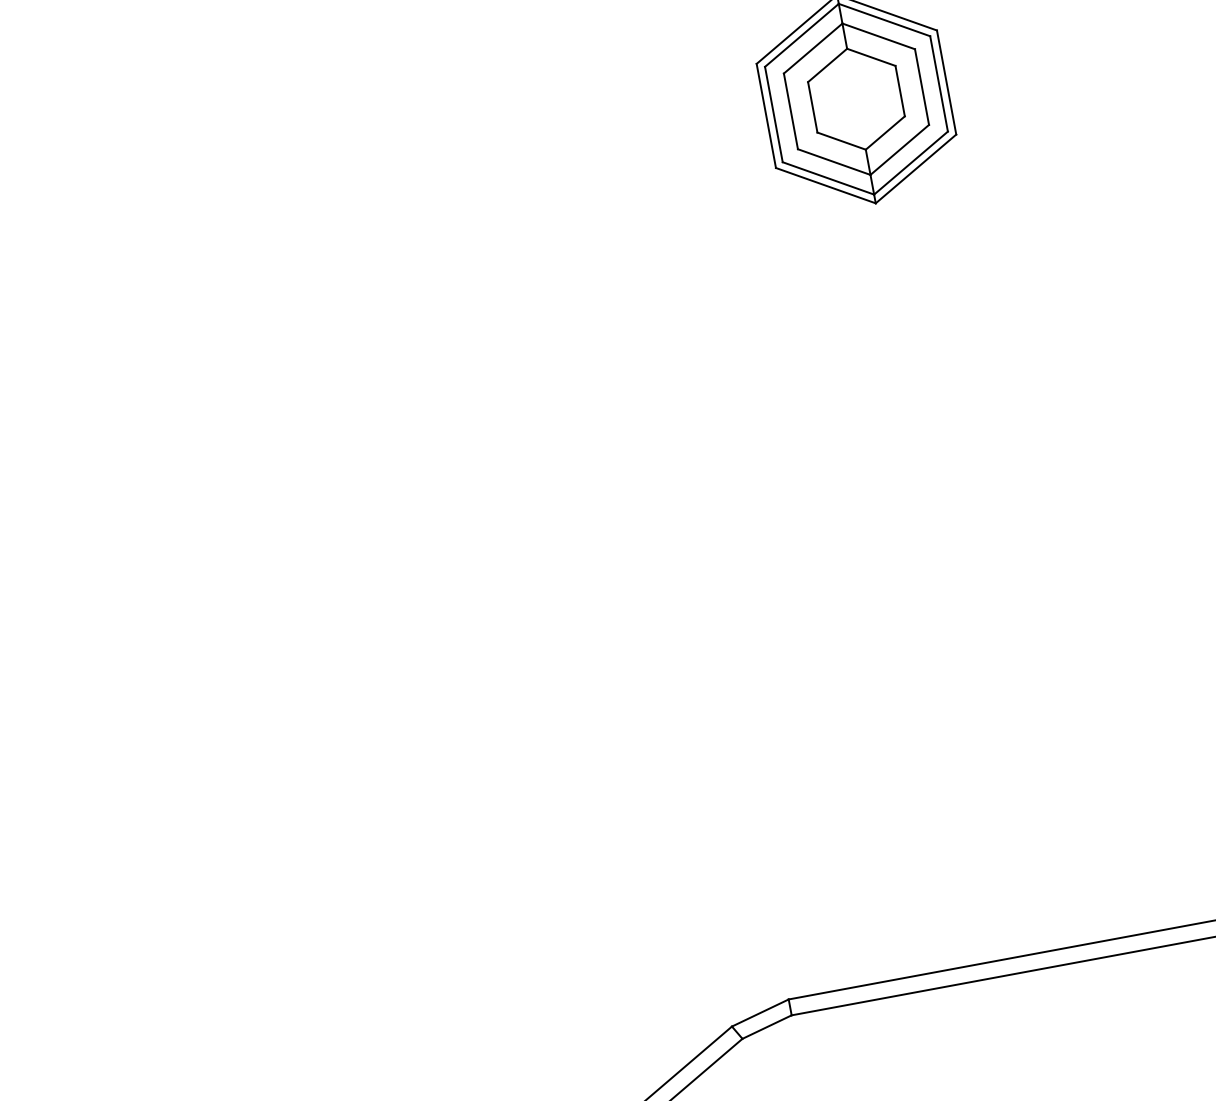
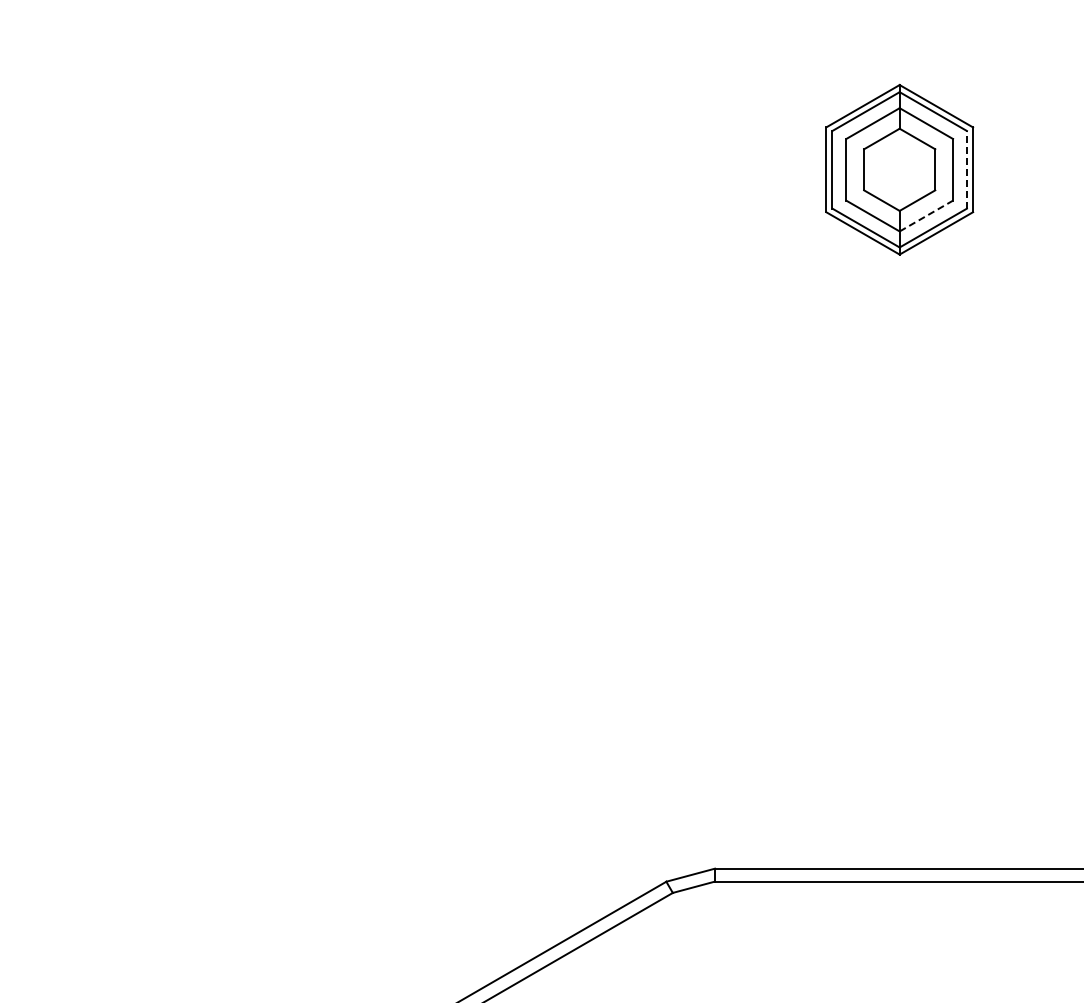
line: (938, 83) -> (966, 169), solid -> dashed
line: (900, 150) -> (926, 216), solid -> dashed

